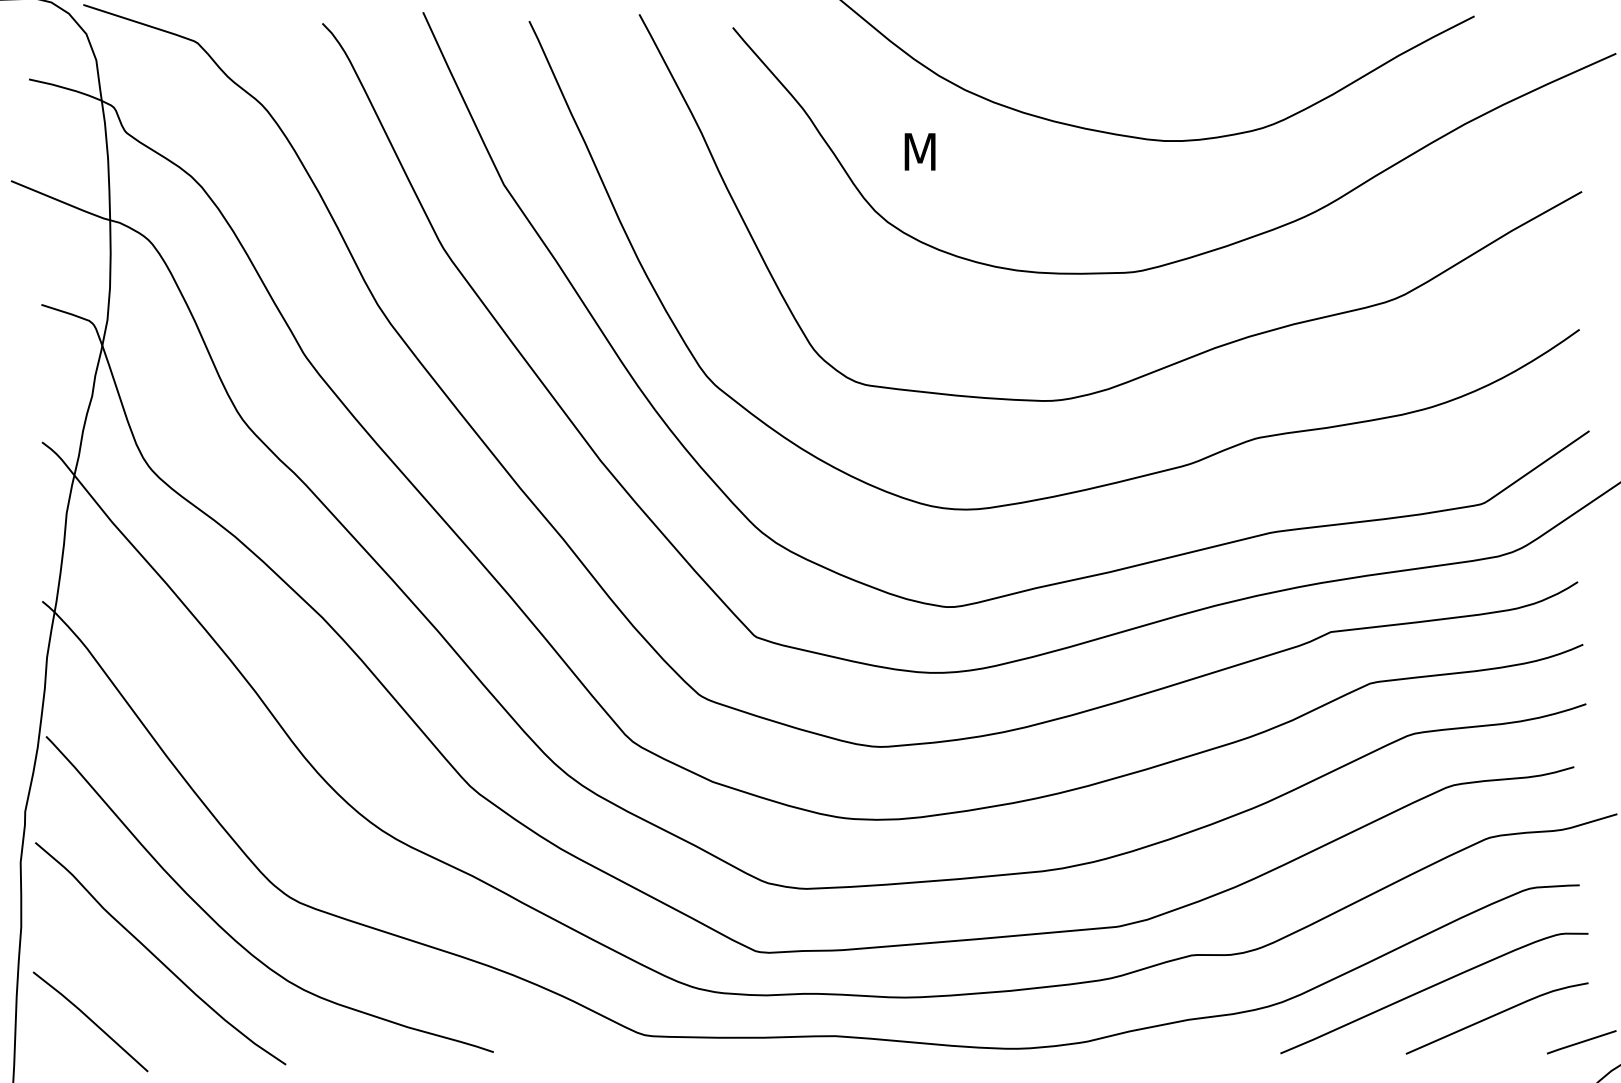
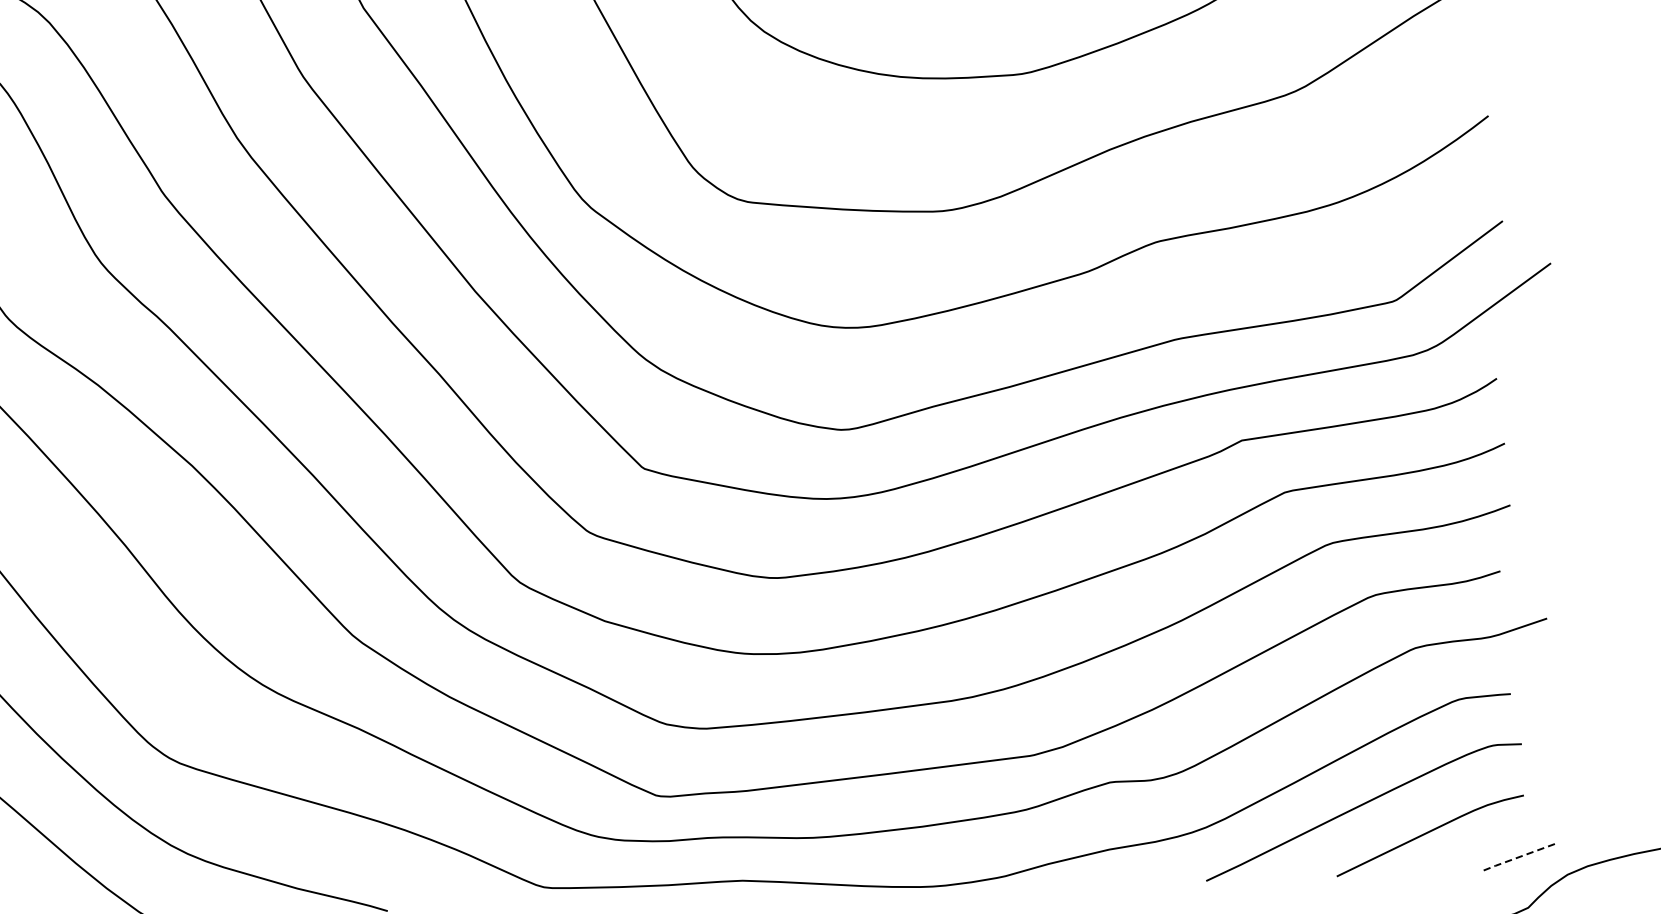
line: (1580, 1042) -> (1517, 857), solid -> dashed

